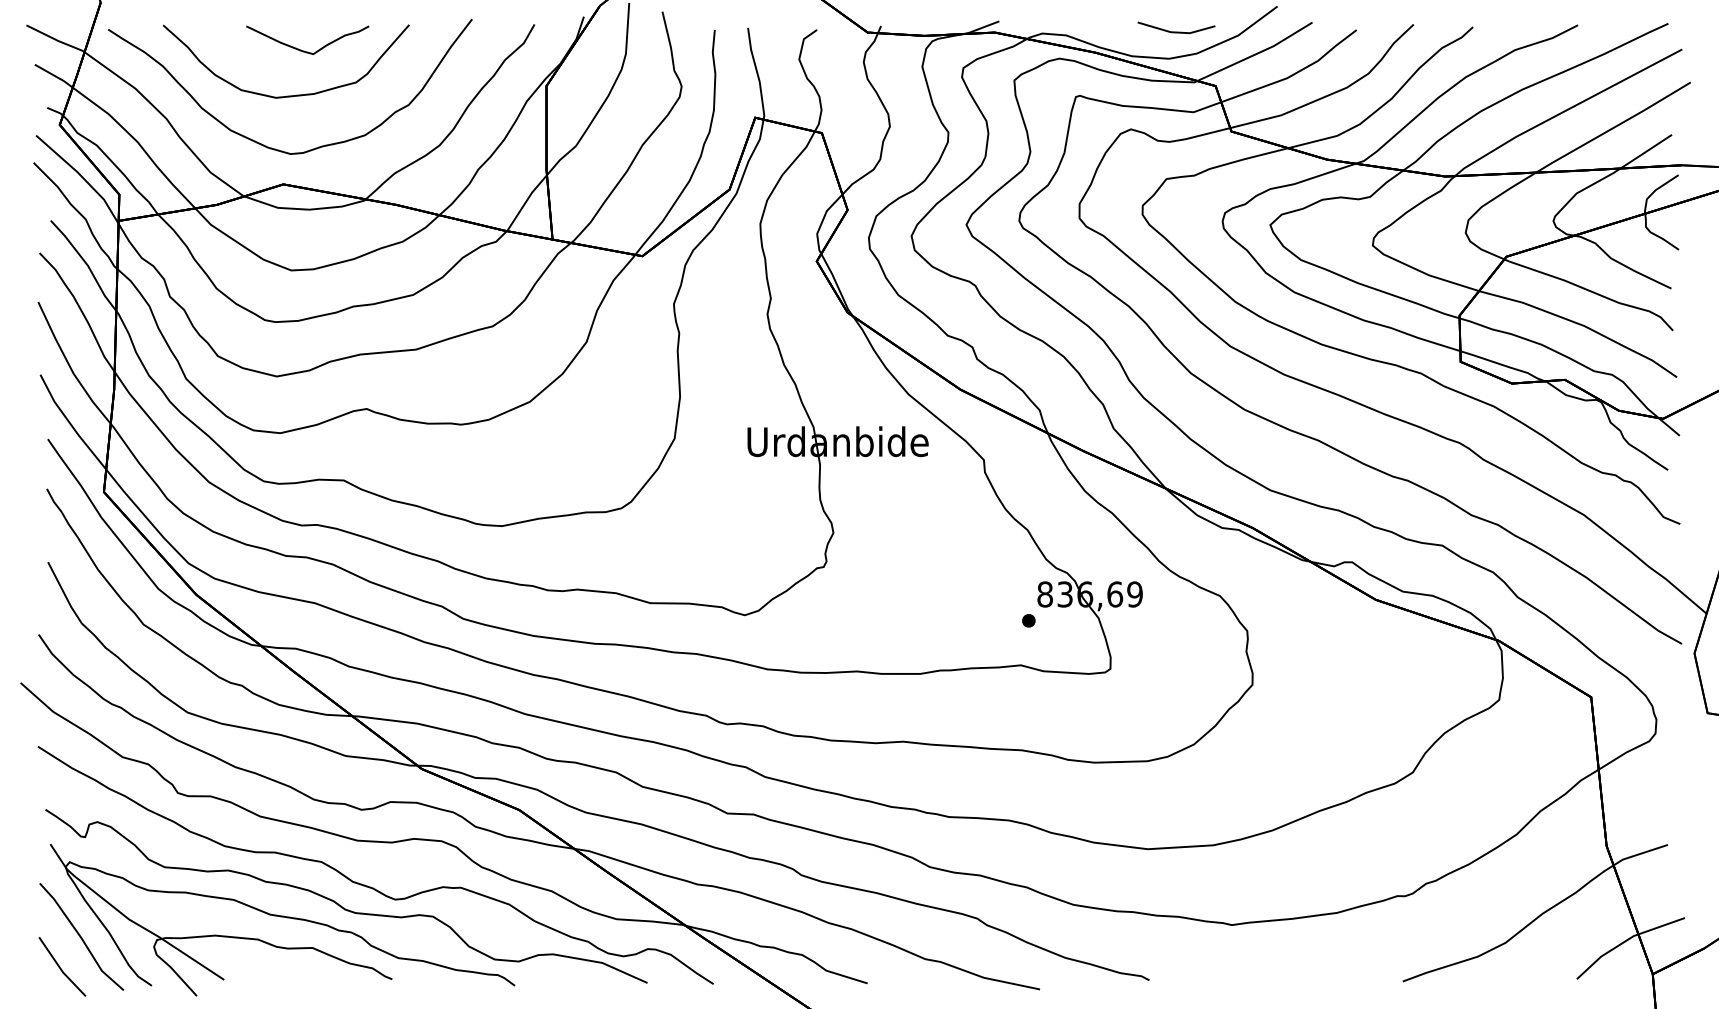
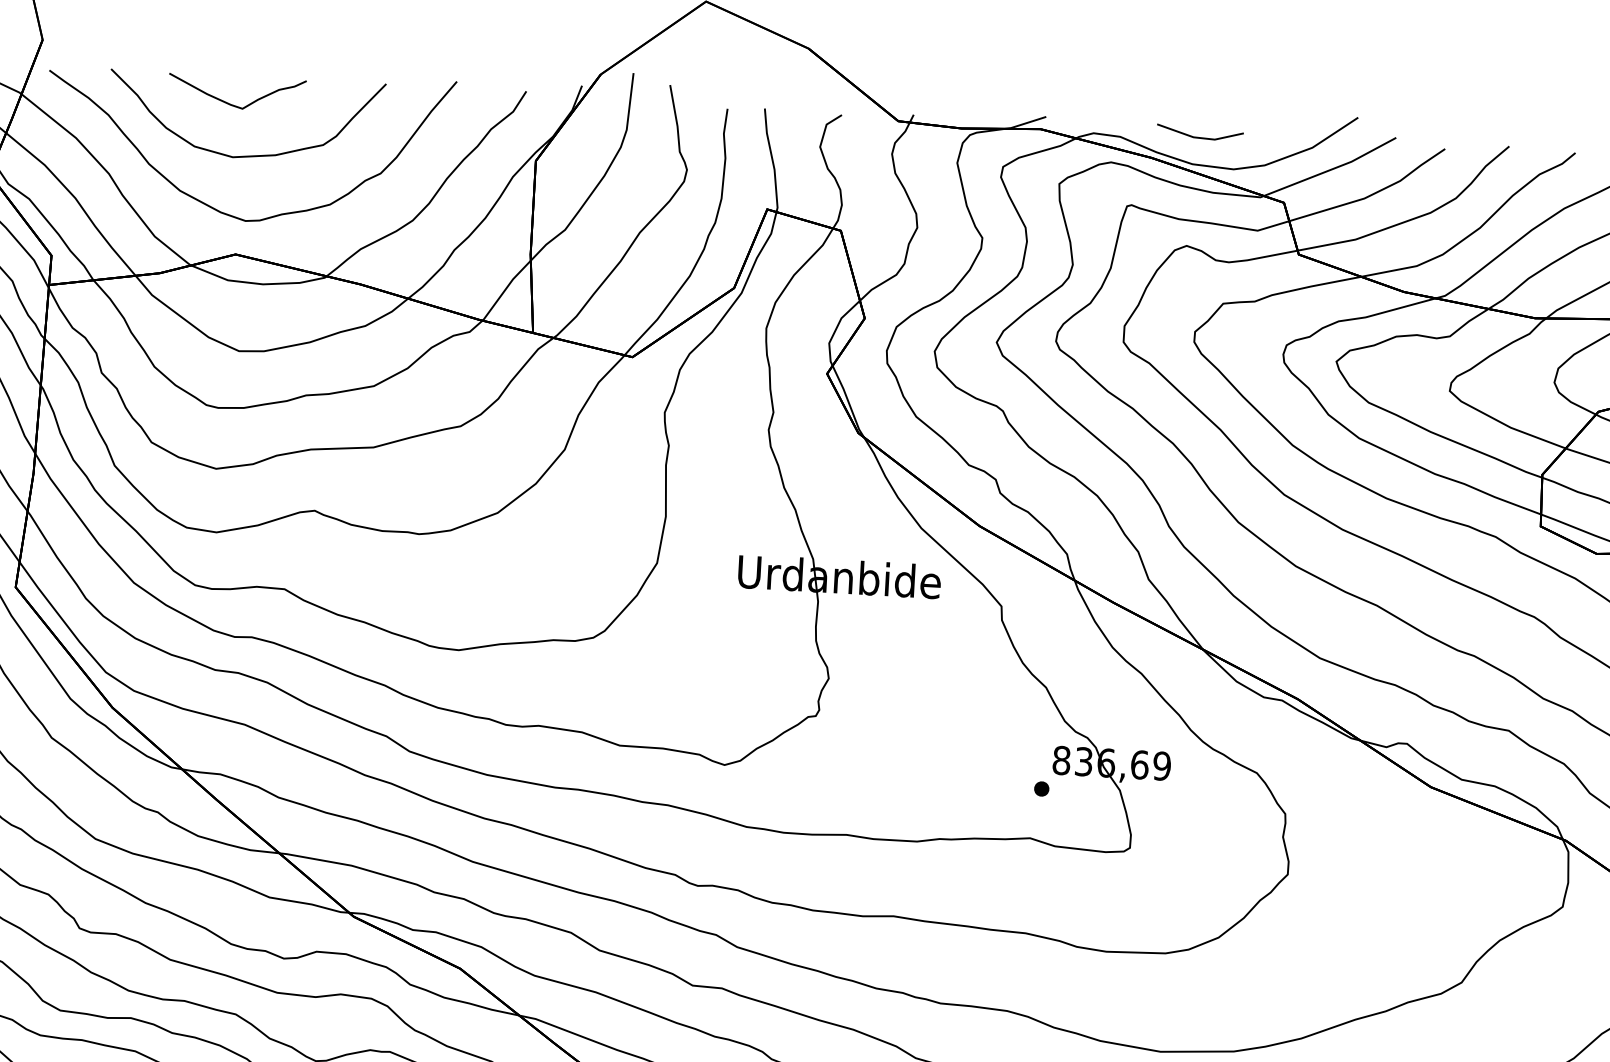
line: (1176, 31) -> (1200, 136), moved
curve: (304, 50) -> (232, 104), moved

